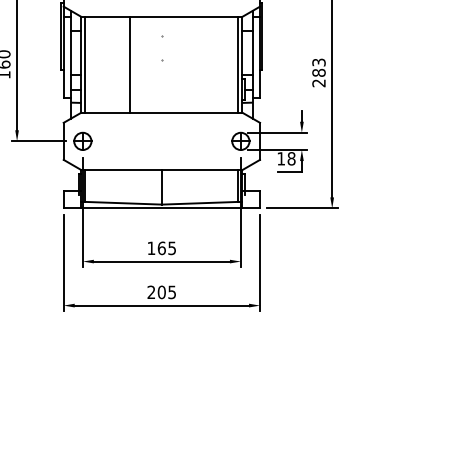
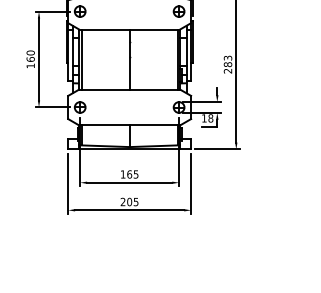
line: (129, 64) -> (129, 59), moved

